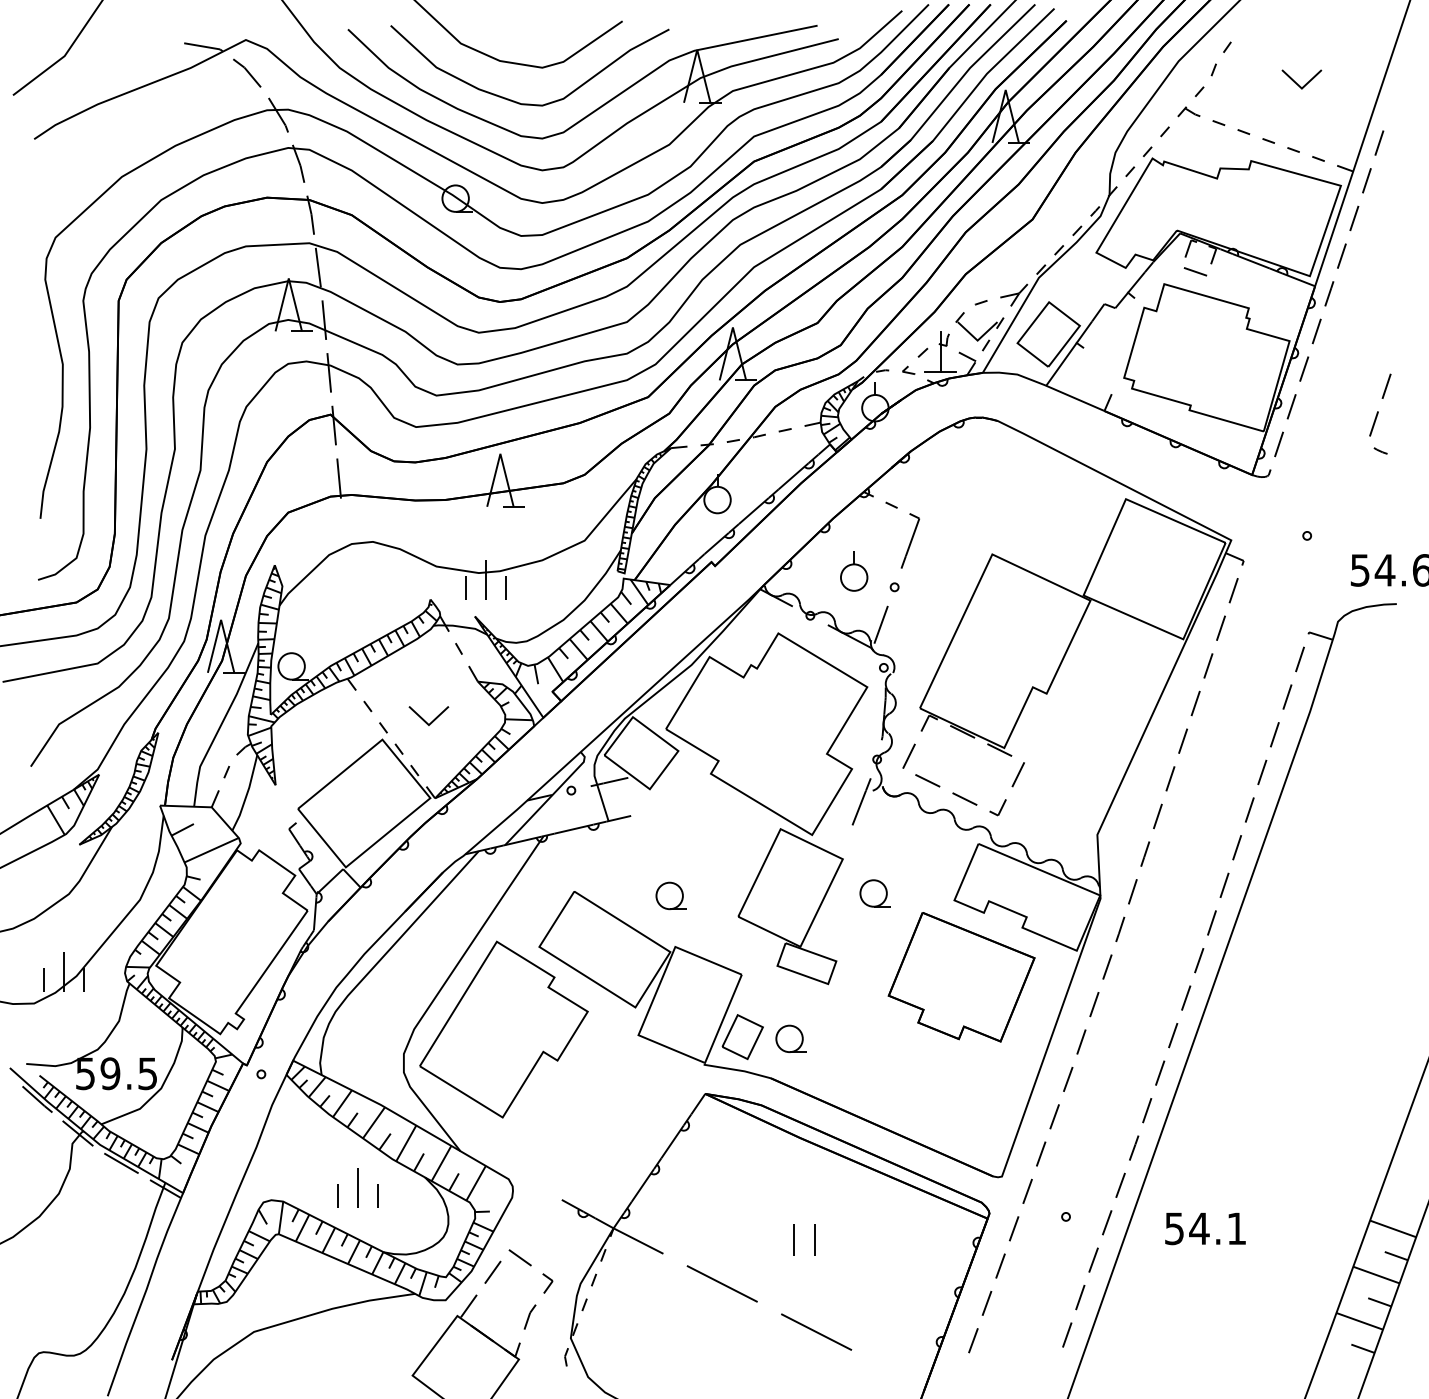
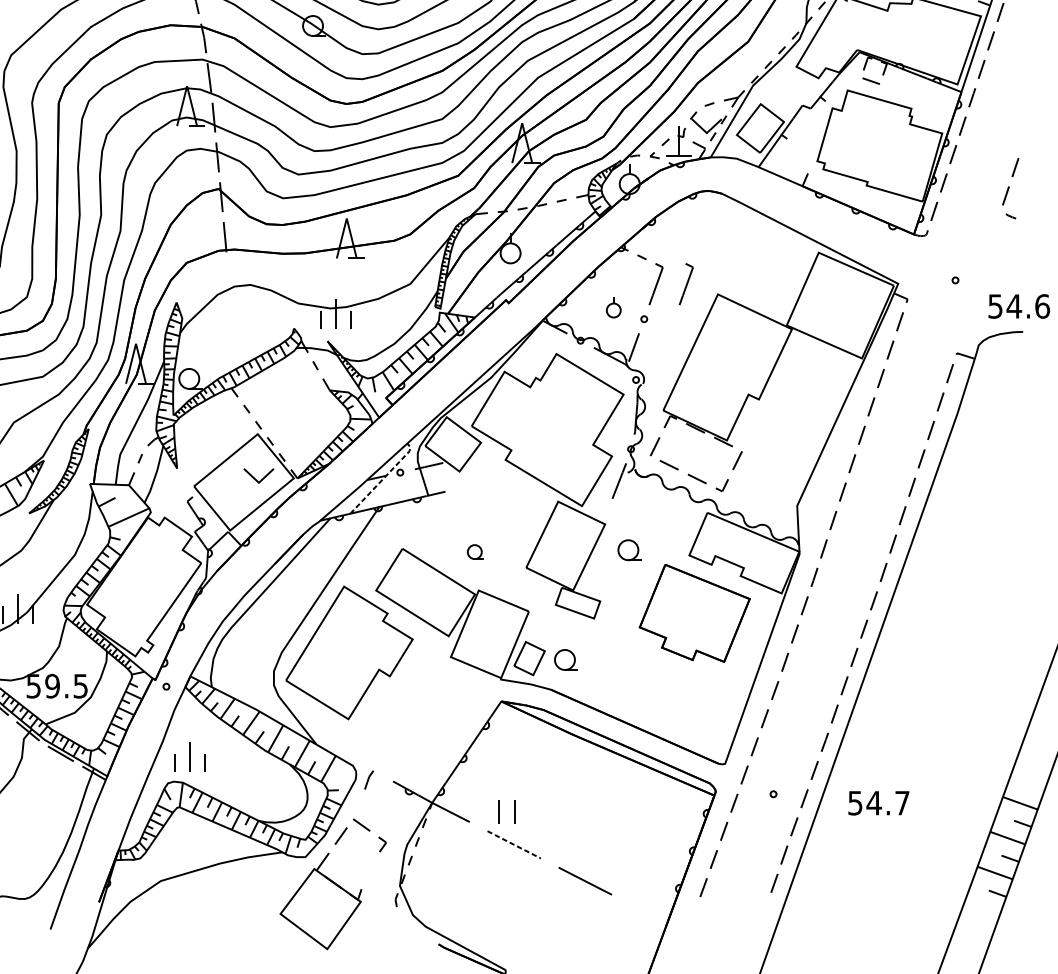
part: (949, 540) -> (685, 283), added
part: (854, 571) -> (613, 307), size x0.7
part: (428, 715) -> (258, 475), moved
line: (549, 798) -> (383, 478), solid -> dashed
part: (670, 895) -> (475, 551), size x0.7
part: (357, 1187) -> (189, 756), moved
text: (1236, 1228) -> (902, 803), 54.1 -> 54.7
part: (794, 1239) -> (499, 811), moved
line: (722, 1283) -> (514, 844), solid -> dashed
part: (529, 1316) -> (368, 779), moved

